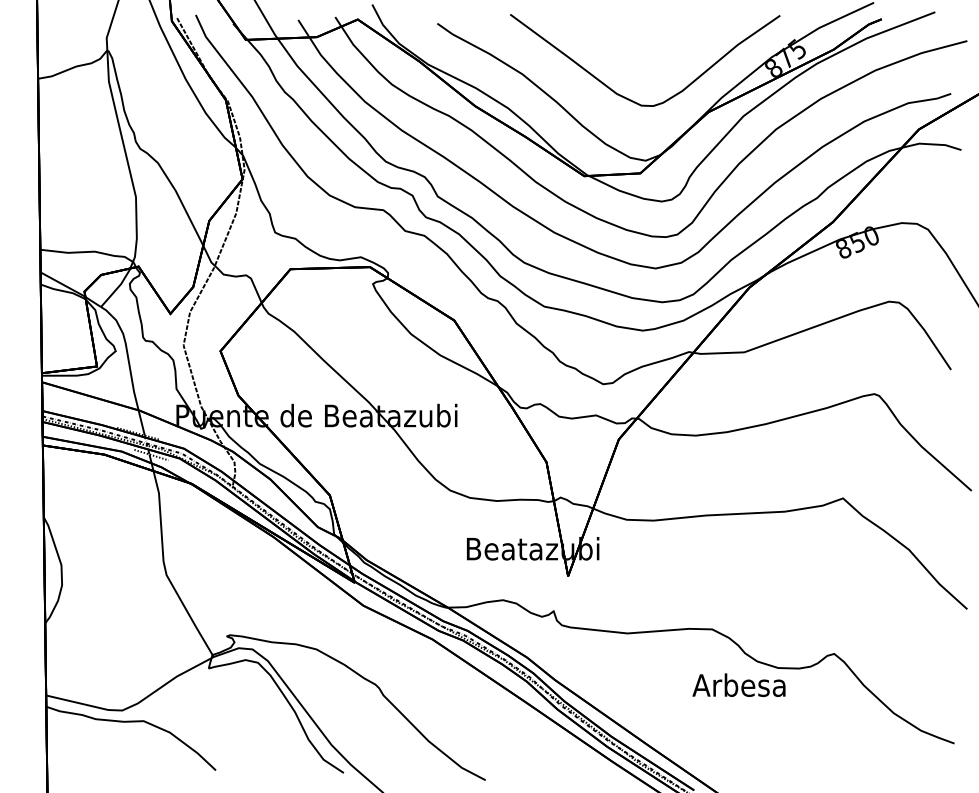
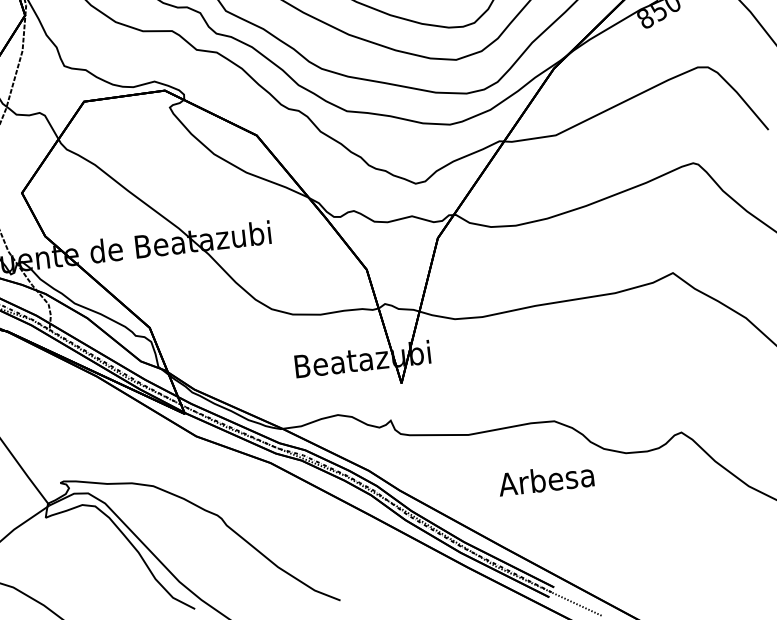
text: (738, 684) -> (545, 479), moved

